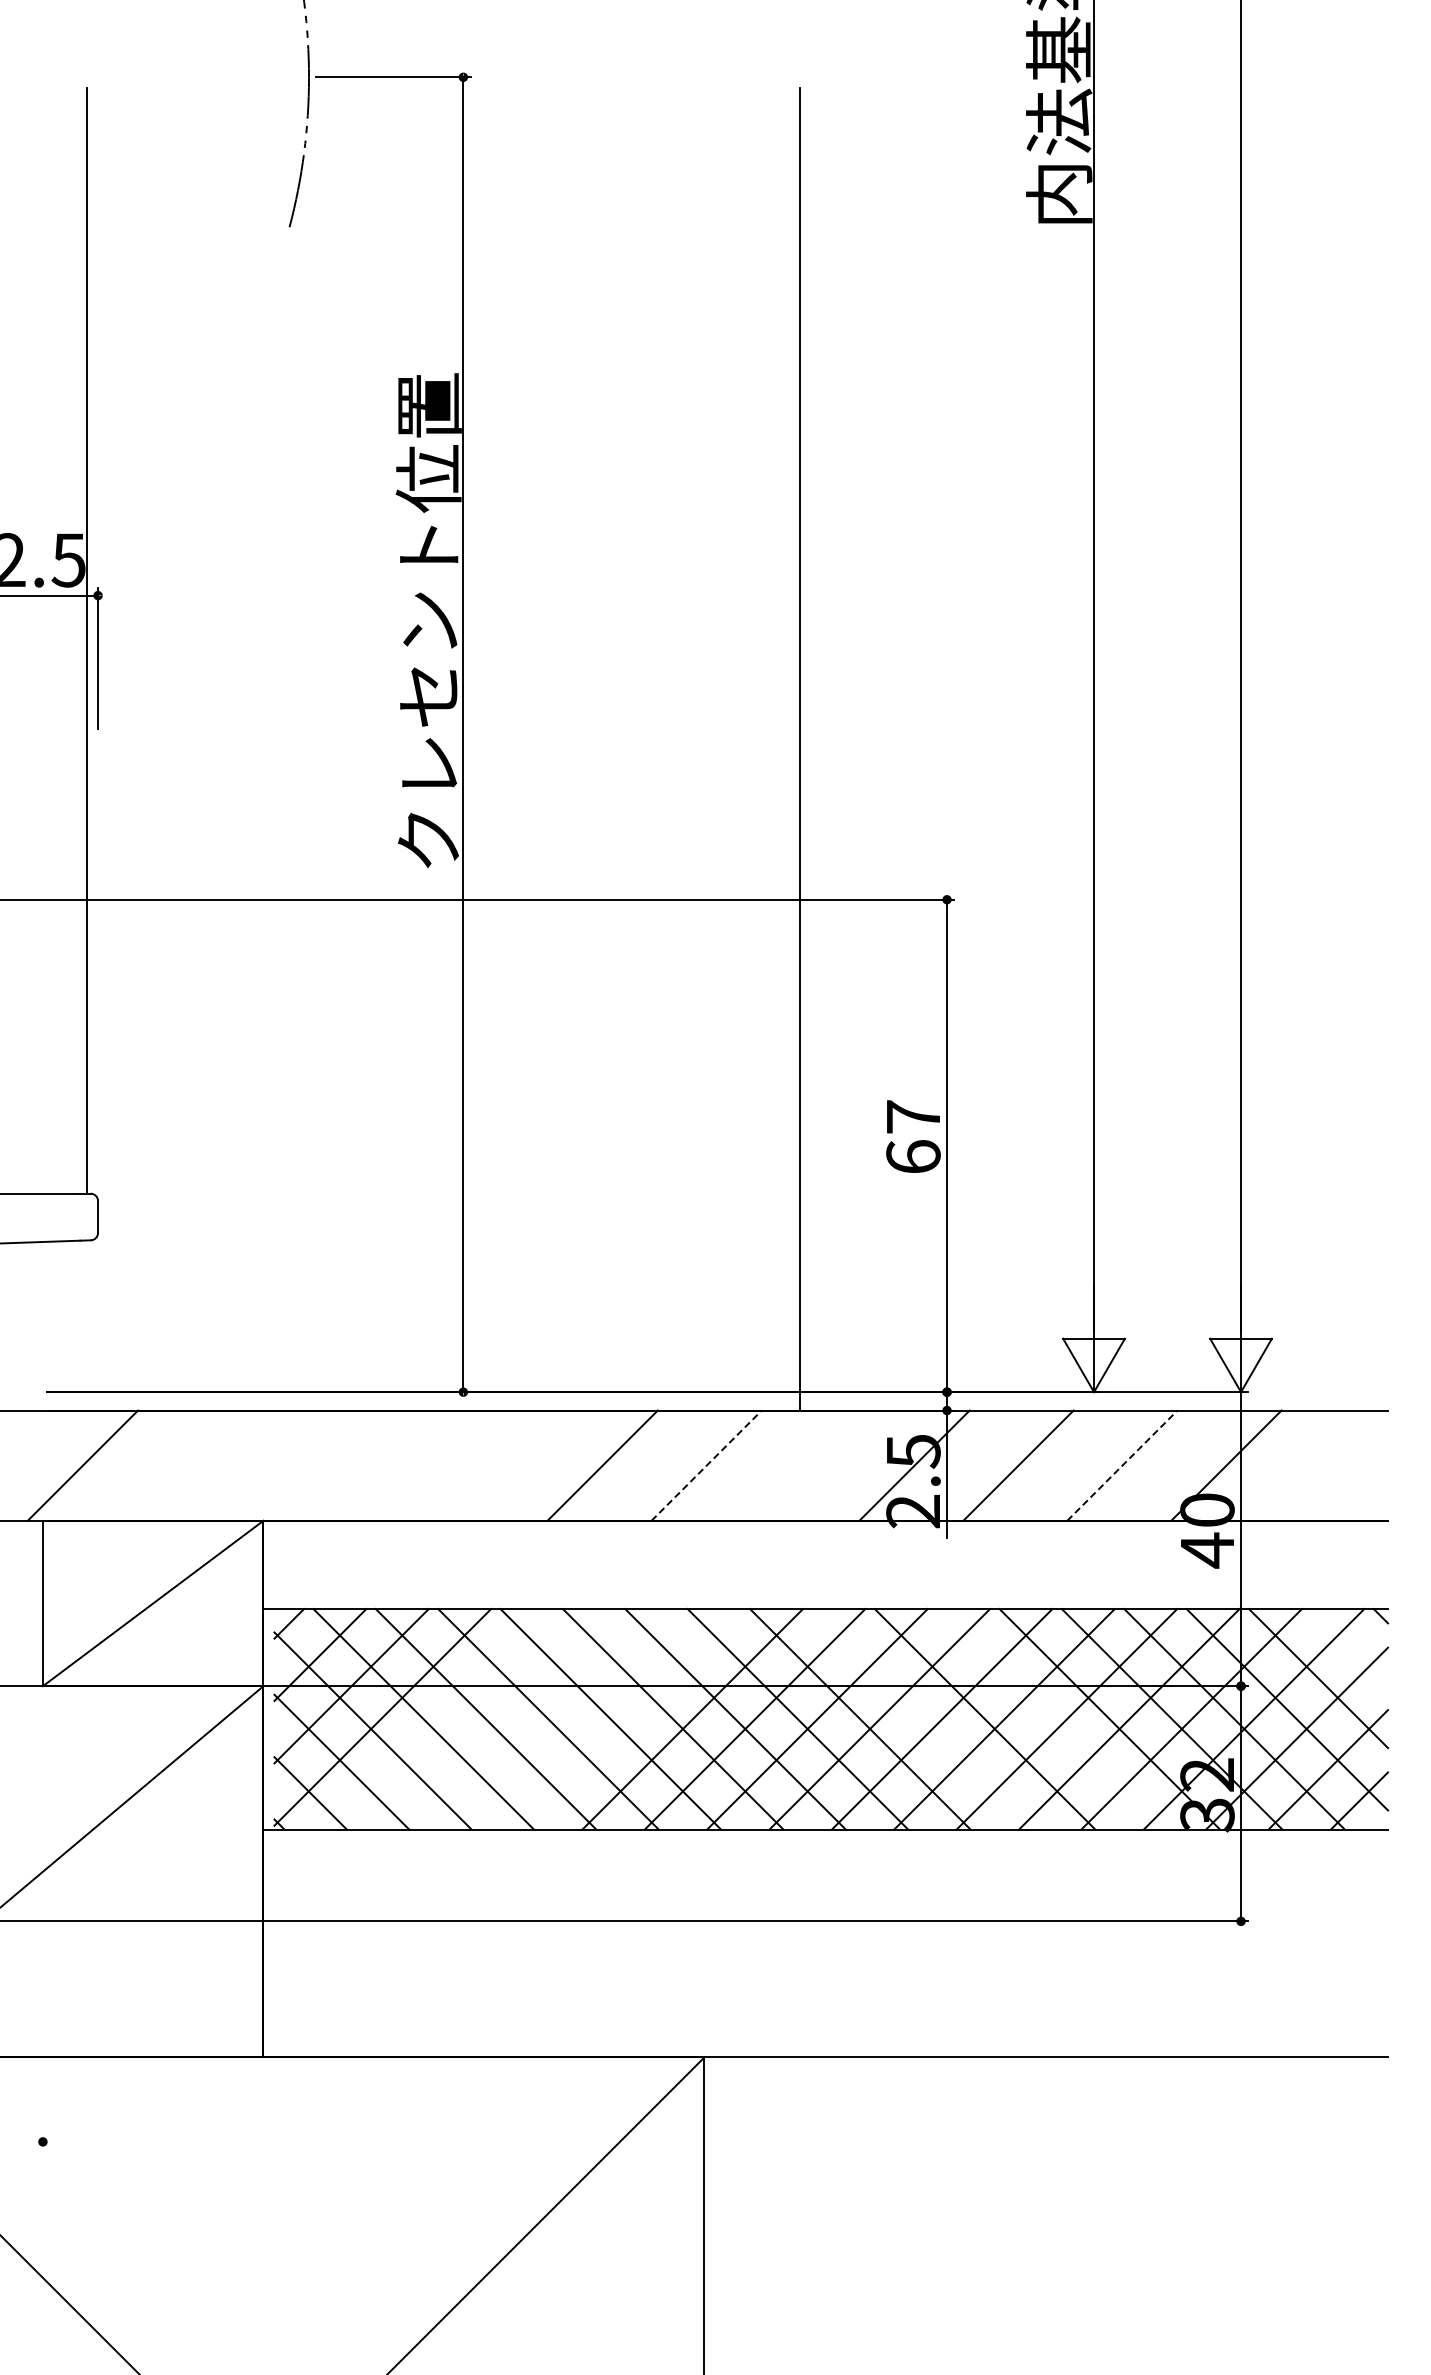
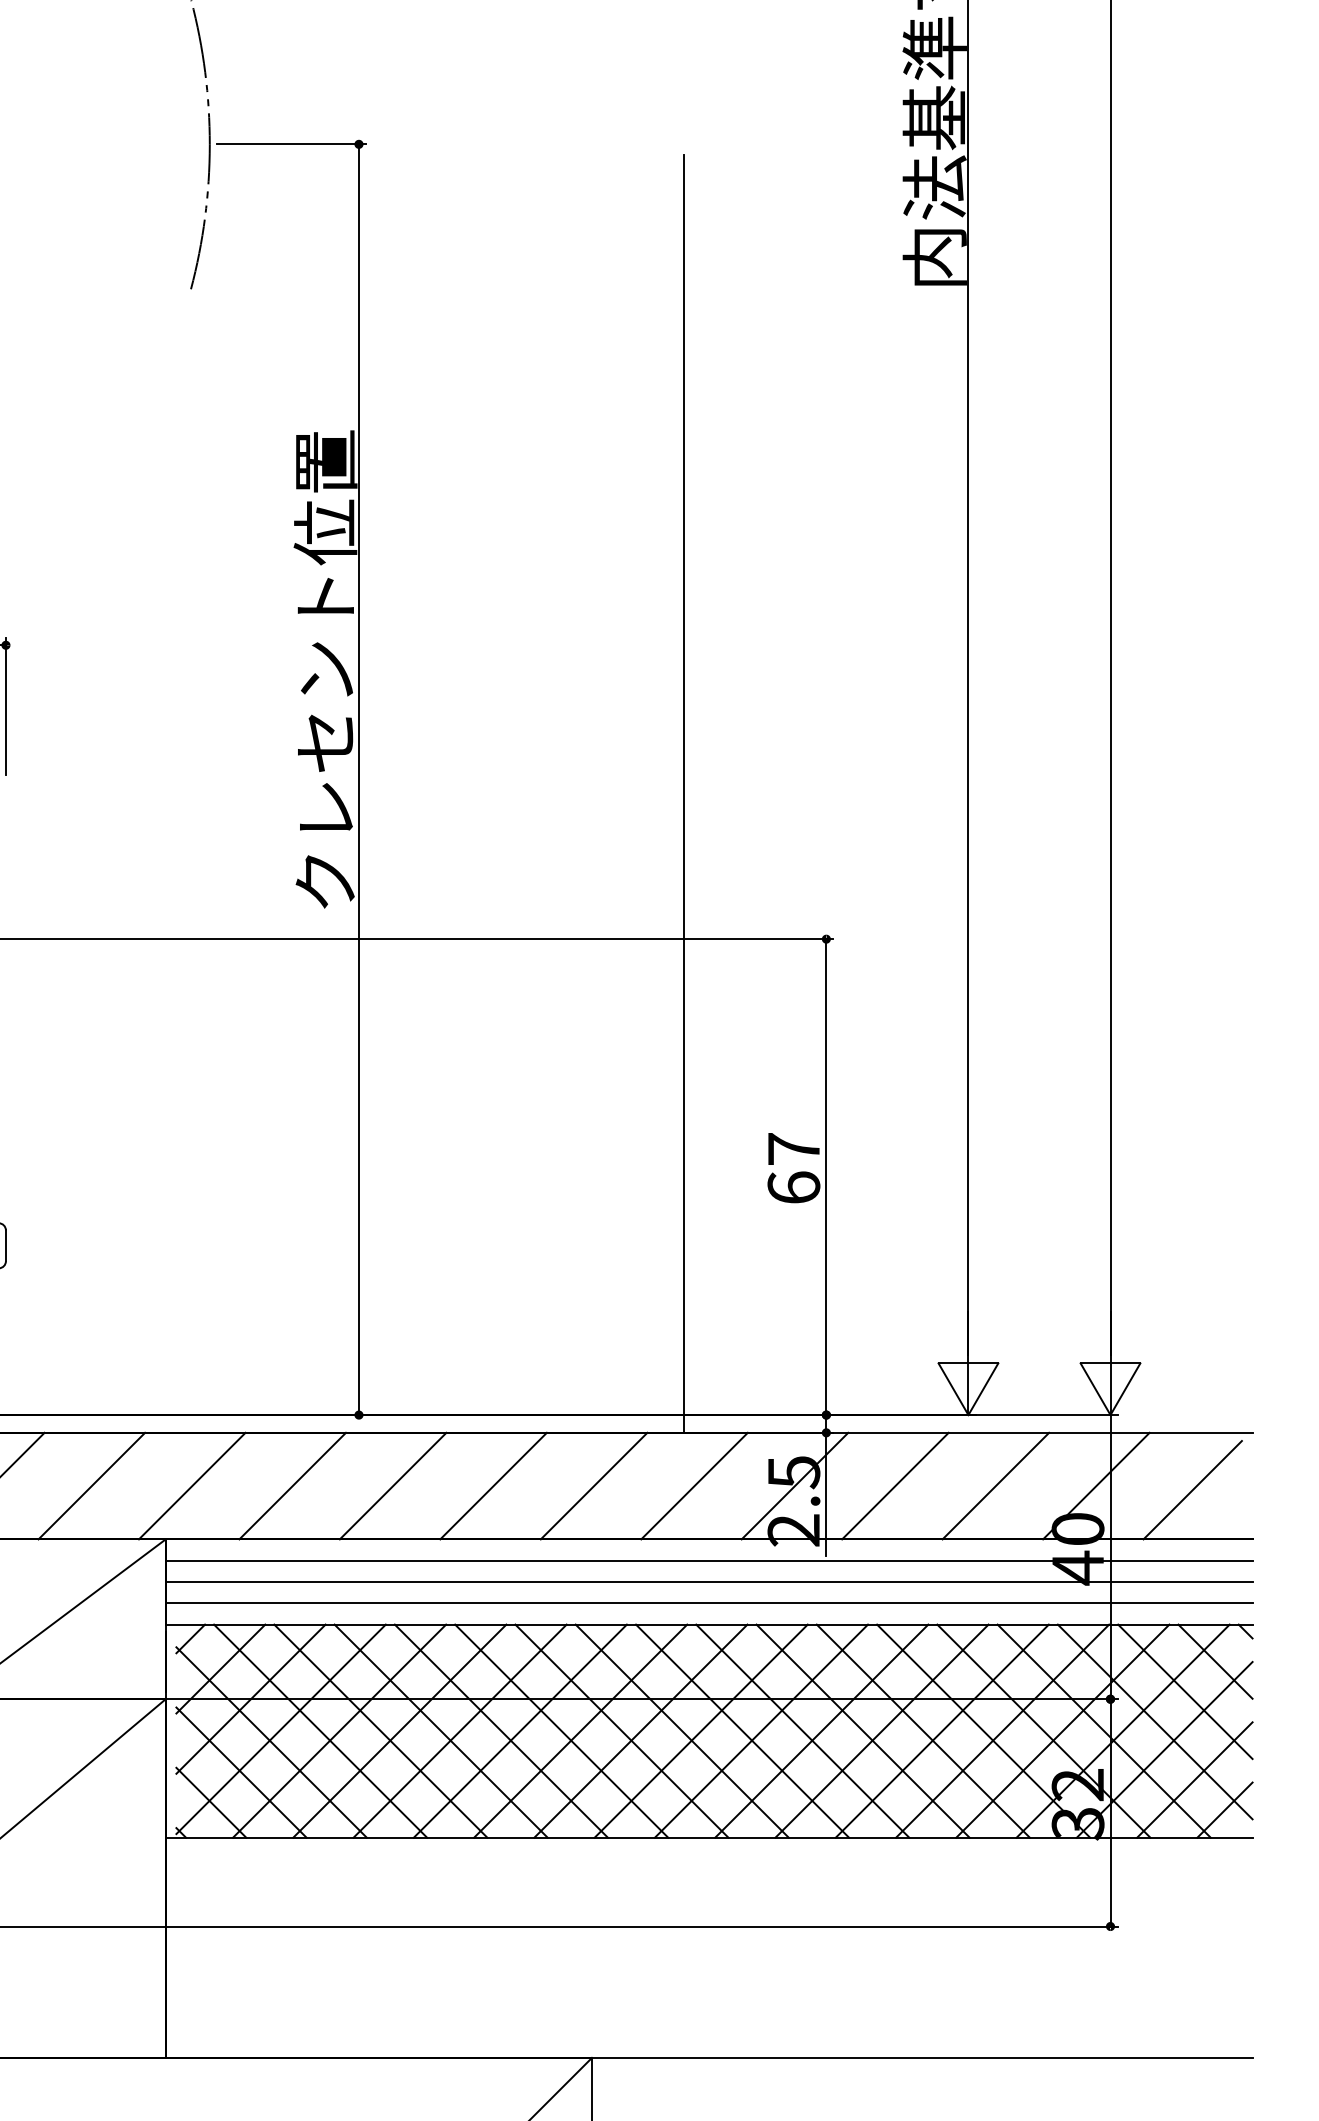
line: (186, 1465) -> (91, 1485), added
line: (290, 1465) -> (191, 1485), added
line: (394, 1465) -> (292, 1485), added
line: (498, 1465) -> (392, 1485), added
line: (706, 1465) -> (593, 1485), dashed -> solid
line: (810, 1465) -> (694, 1485), added
line: (1122, 1465) -> (995, 1485), dashed -> solid
line: (1326, 1469) -> (1193, 1489), added
line: (825, 1542) -> (708, 1560), added
line: (825, 1564) -> (708, 1581), added
line: (825, 1586) -> (708, 1602), added
line: (1349, 1647) -> (1215, 1661), added
line: (443, 1719) -> (339, 1731), added
line: (505, 1719) -> (399, 1731), added
line: (567, 1719) -> (459, 1731), added
line: (630, 1719) -> (520, 1731), added
line: (922, 1719) -> (802, 1731), added
line: (1047, 1719) -> (923, 1731), added

